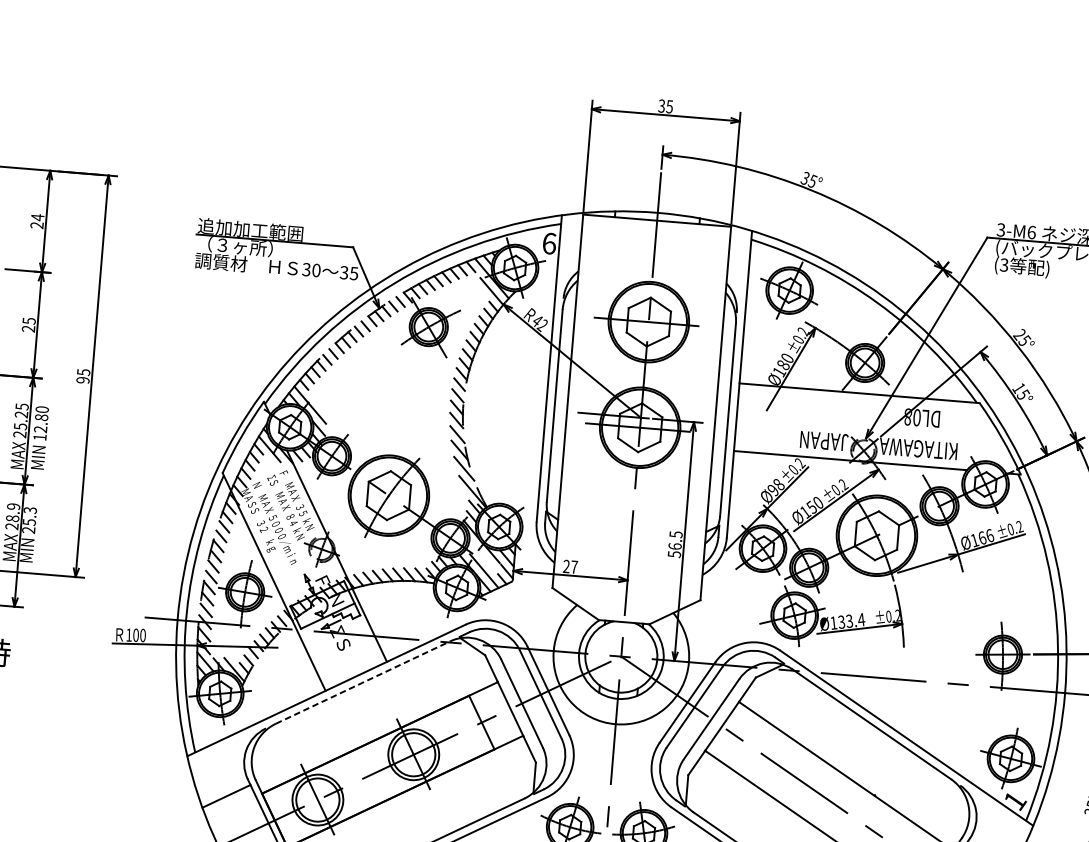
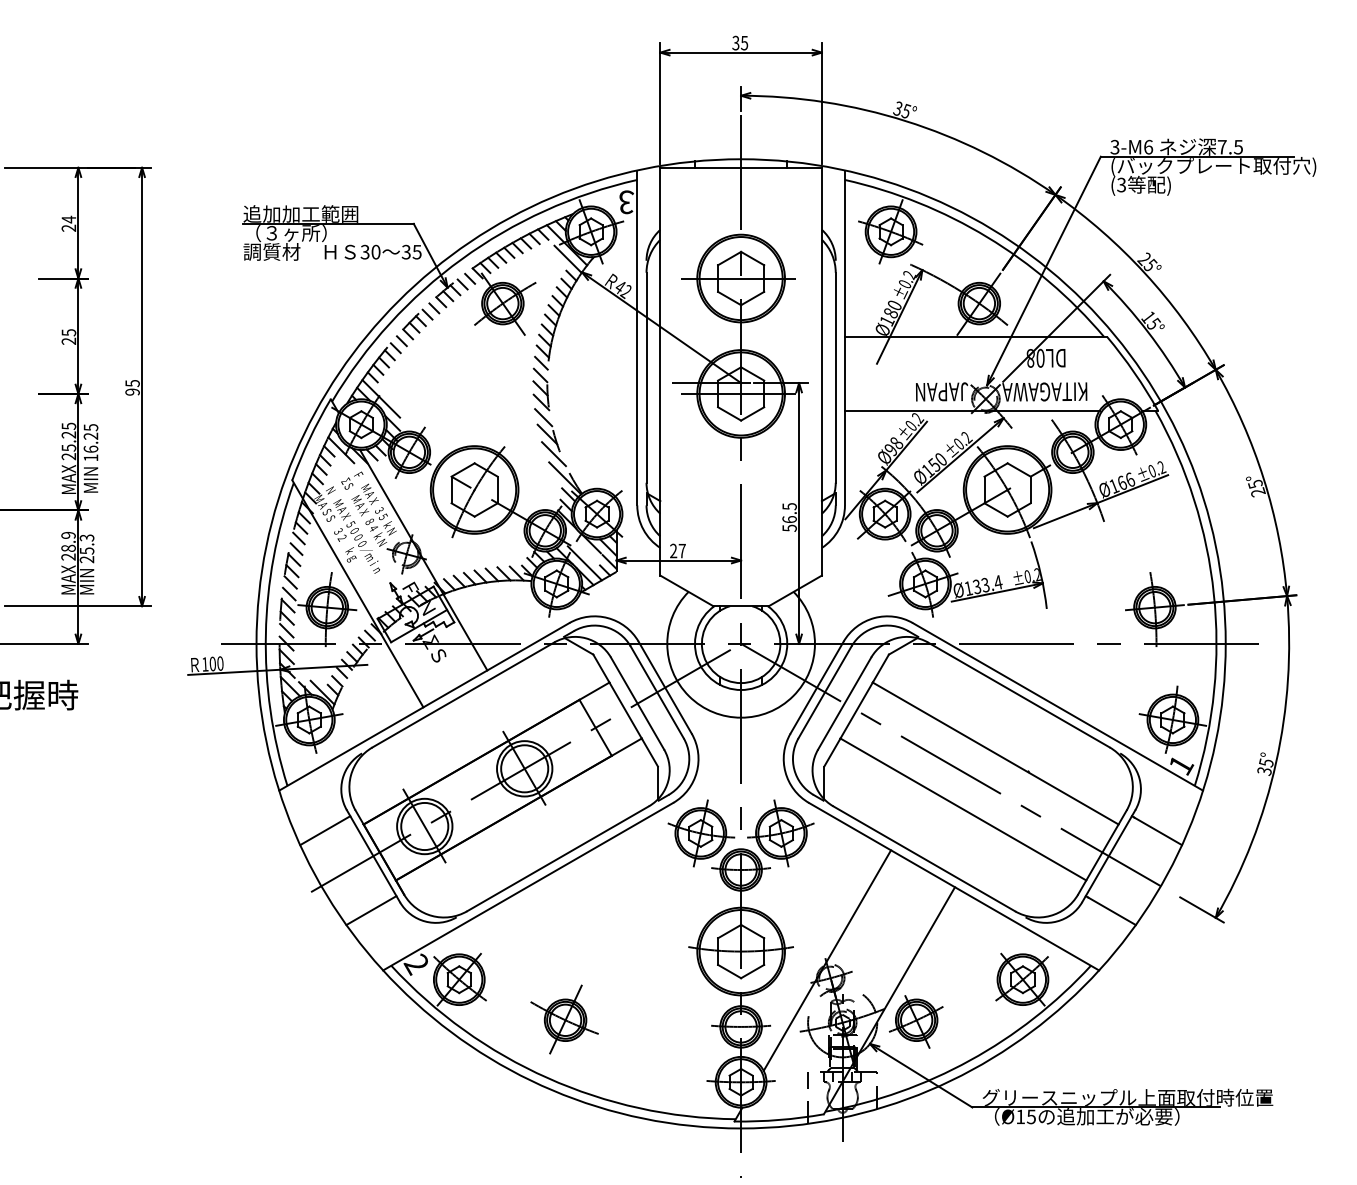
text: (549, 242) -> (626, 201), 9 -> 3
text: (41, 419) -> (90, 438), 12.80 -> 16.25
line: (363, 682) -> (463, 694), dashed -> solid

